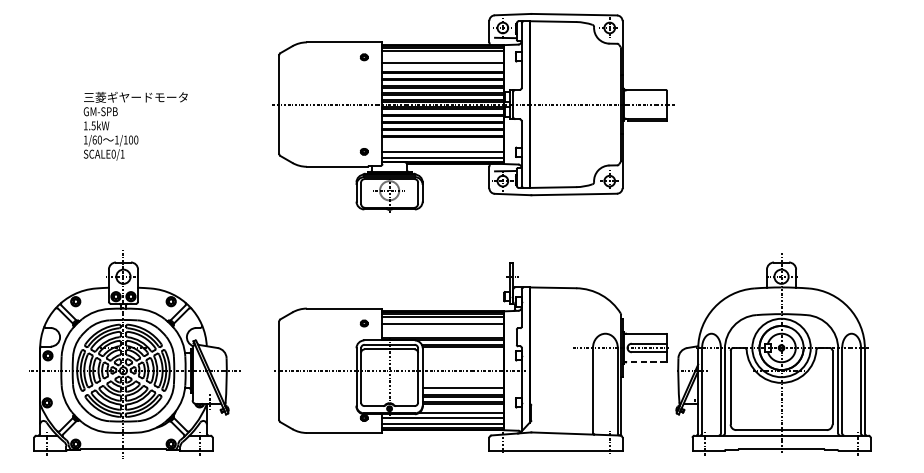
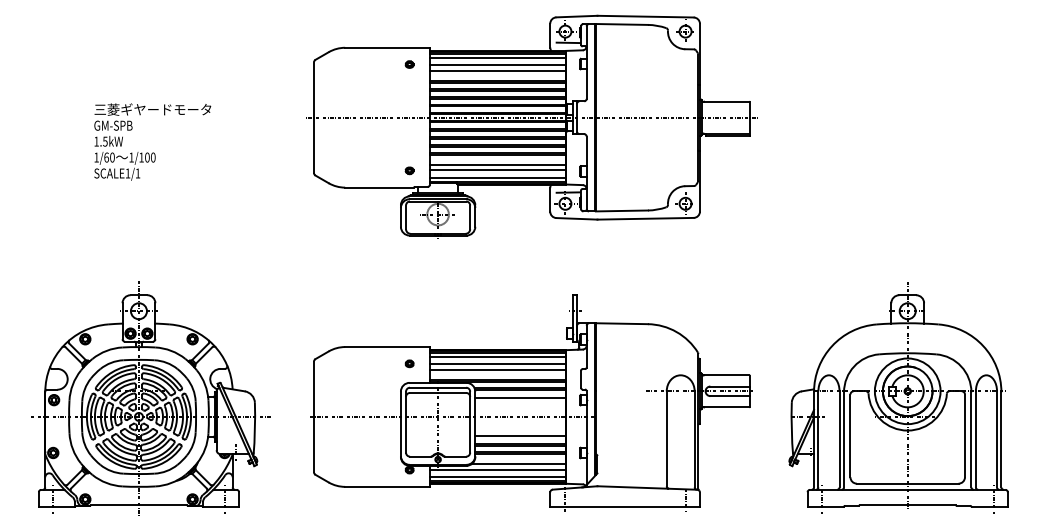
line: (443, 57) -> (498, 64), added
line: (443, 146) -> (498, 164), added
text: (113, 154) -> (127, 173), SCALE0/1 -> SCALE1/1
line: (443, 328) -> (498, 369), added
line: (462, 353) -> (520, 397), added
part: (773, 353) -> (898, 397), moved
line: (646, 362) -> (726, 407), dashed -> solid

